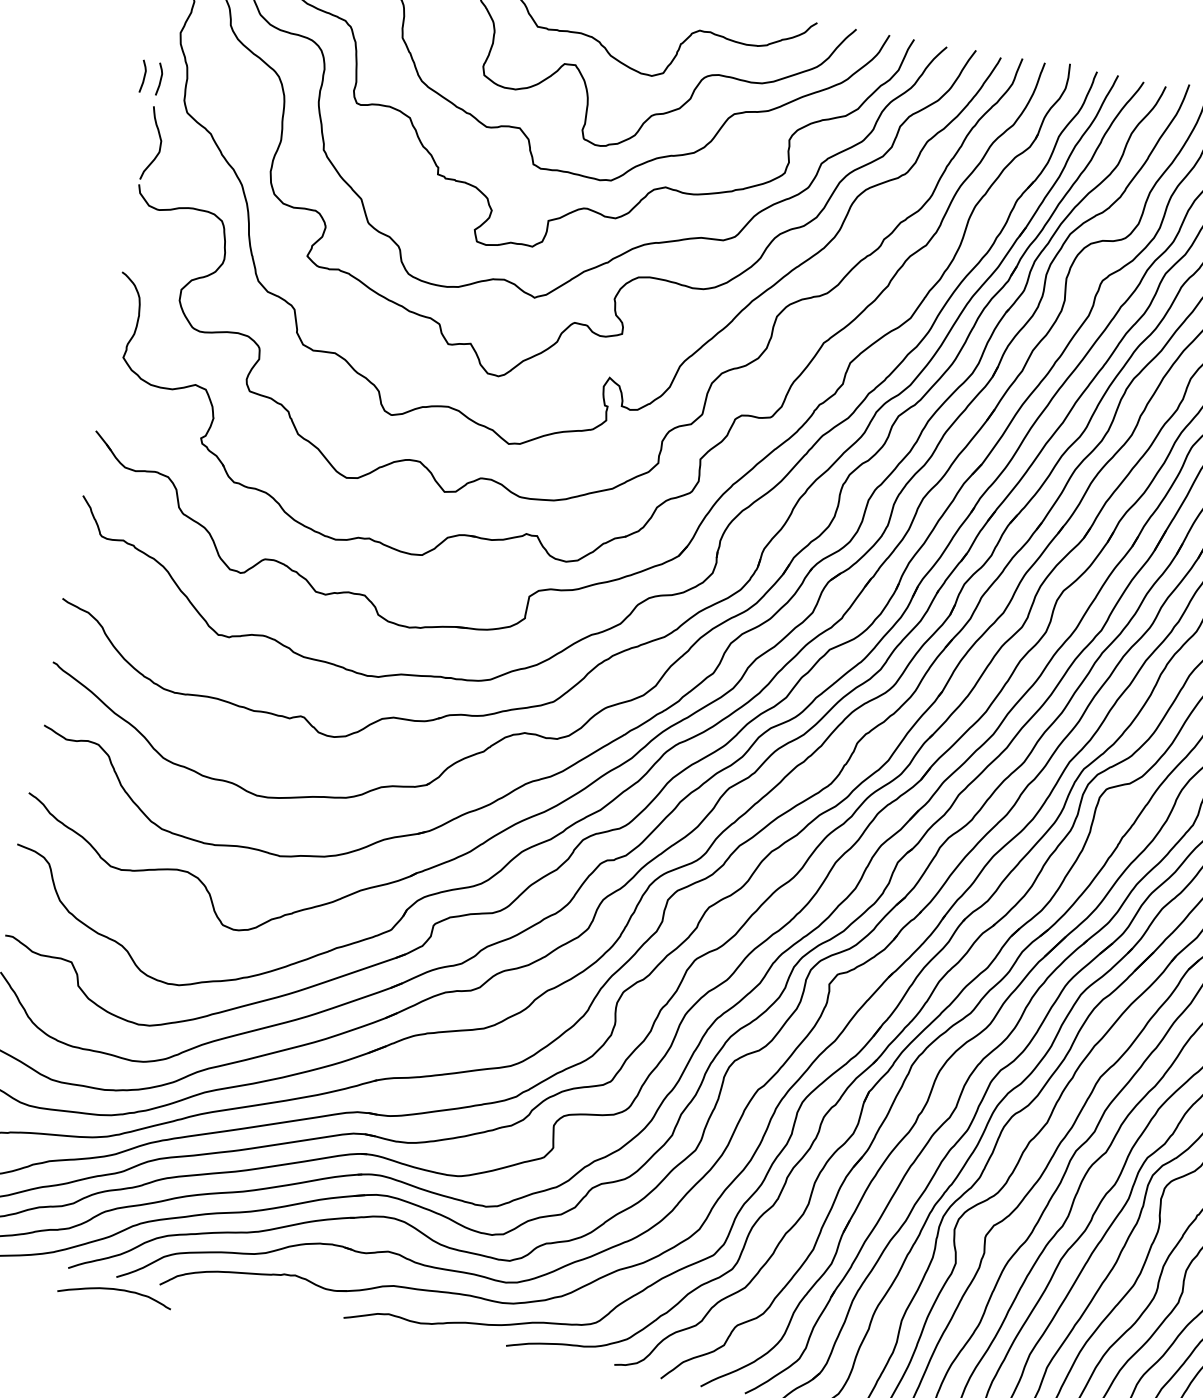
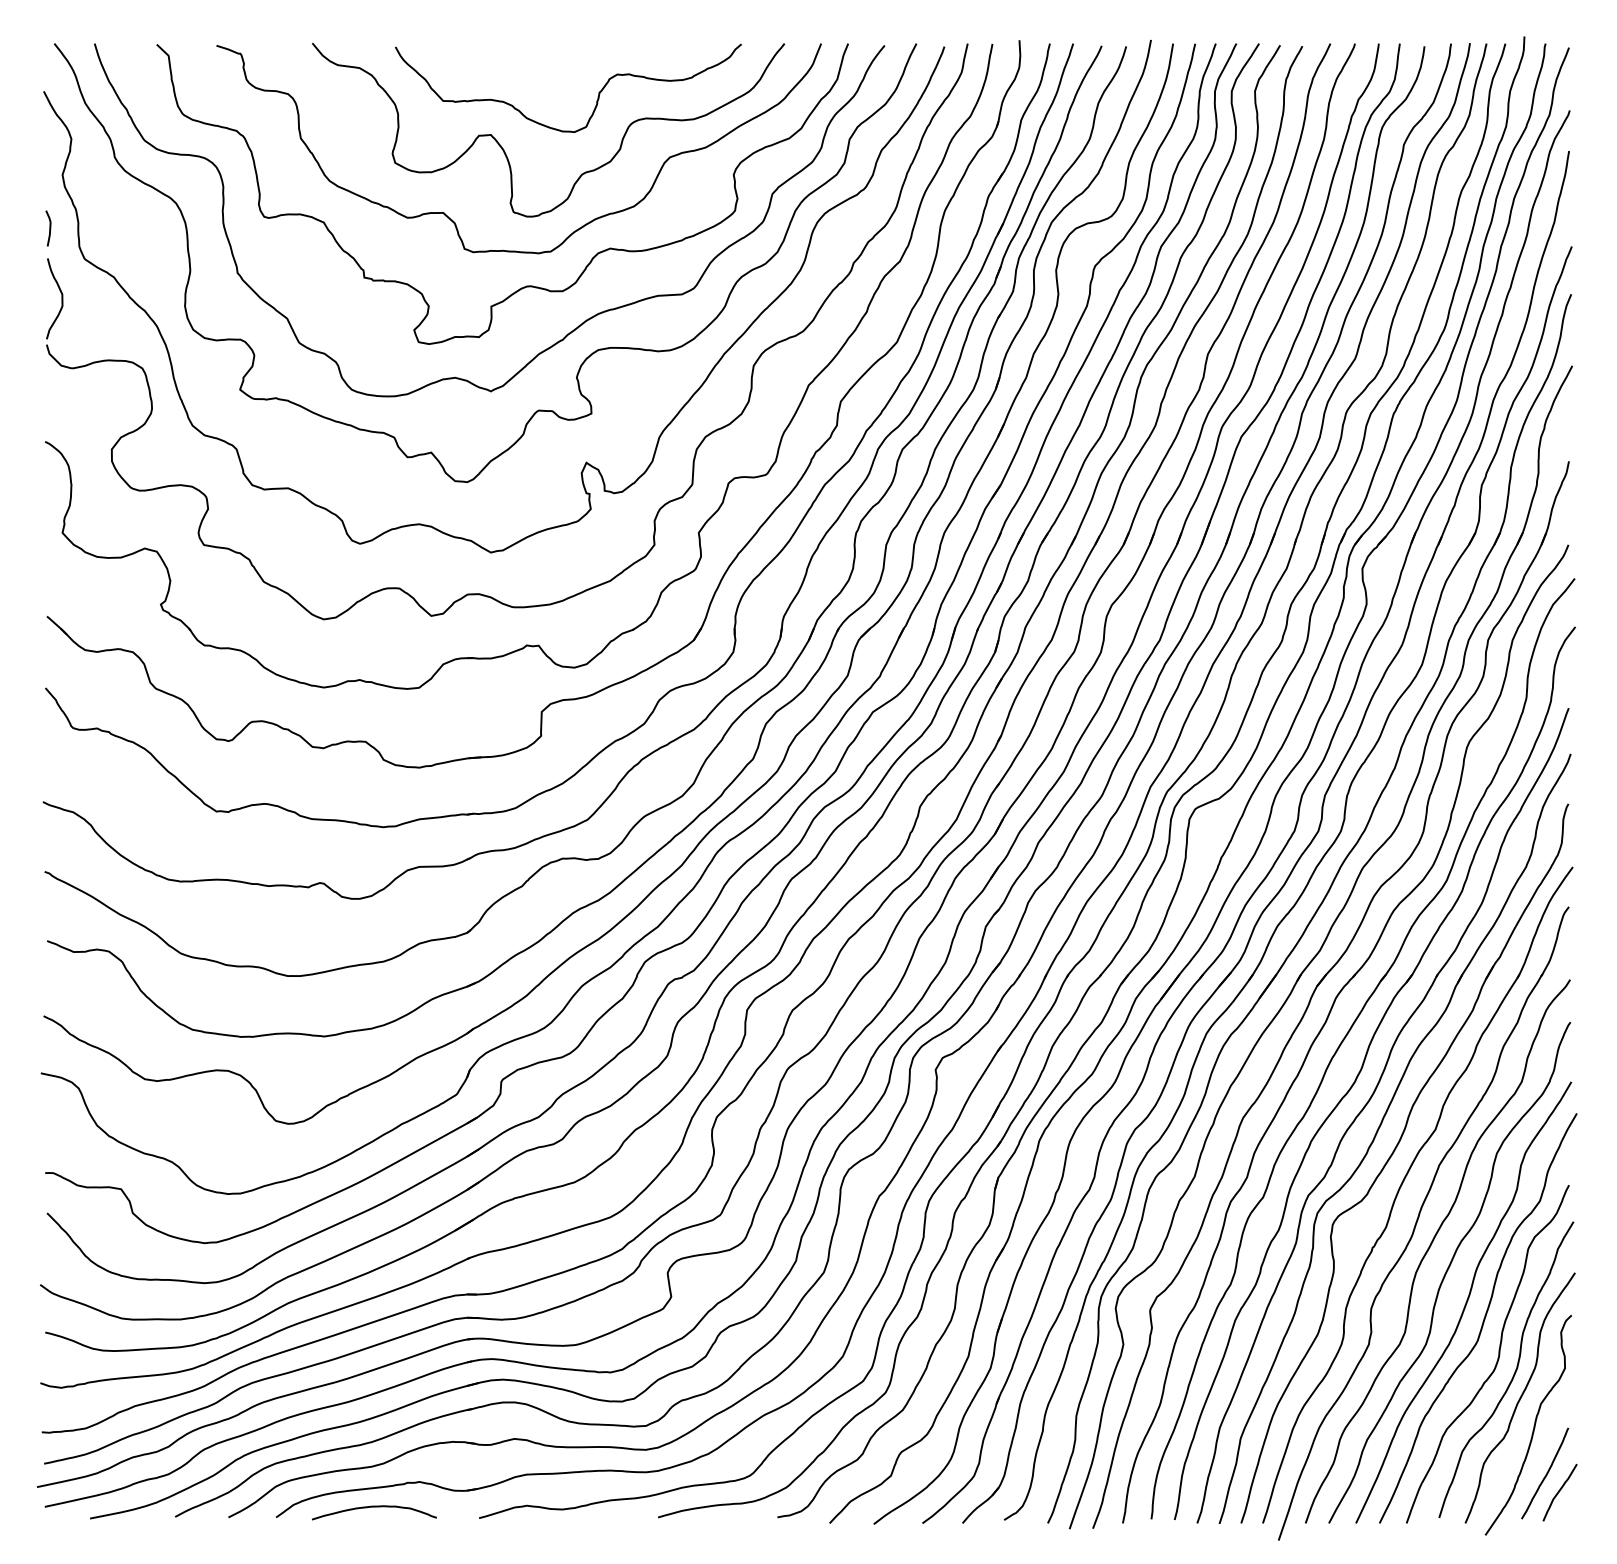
curve: (143, 76) -> (31, 228), removed
curve: (115, 1290) -> (374, 1507), moved

